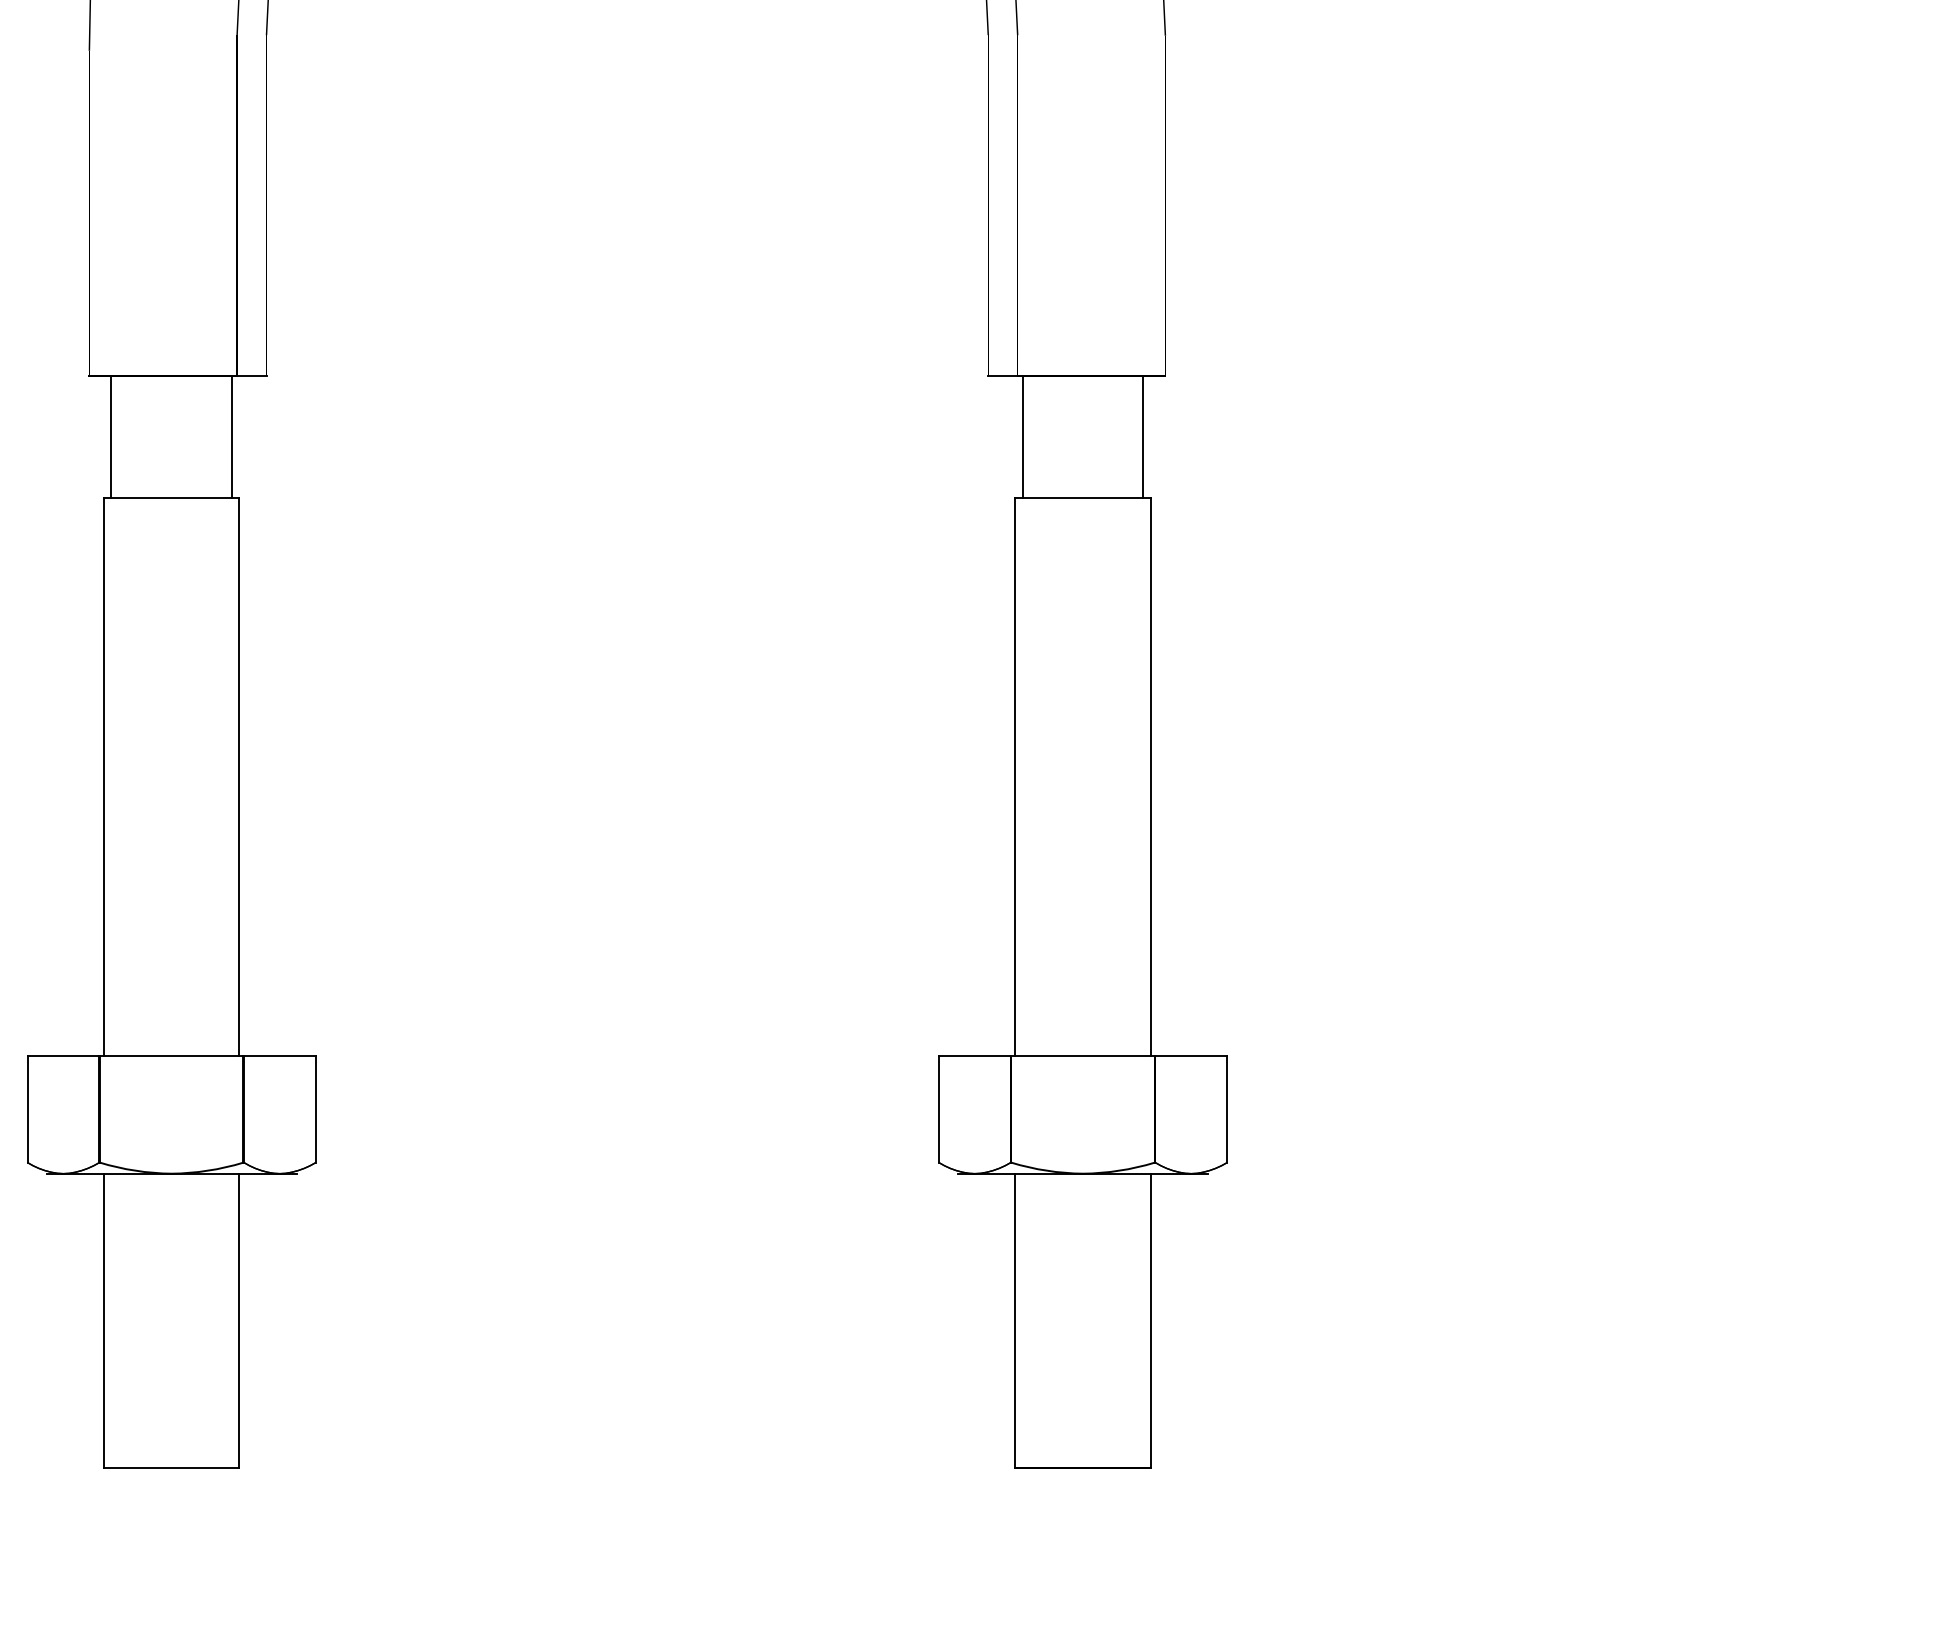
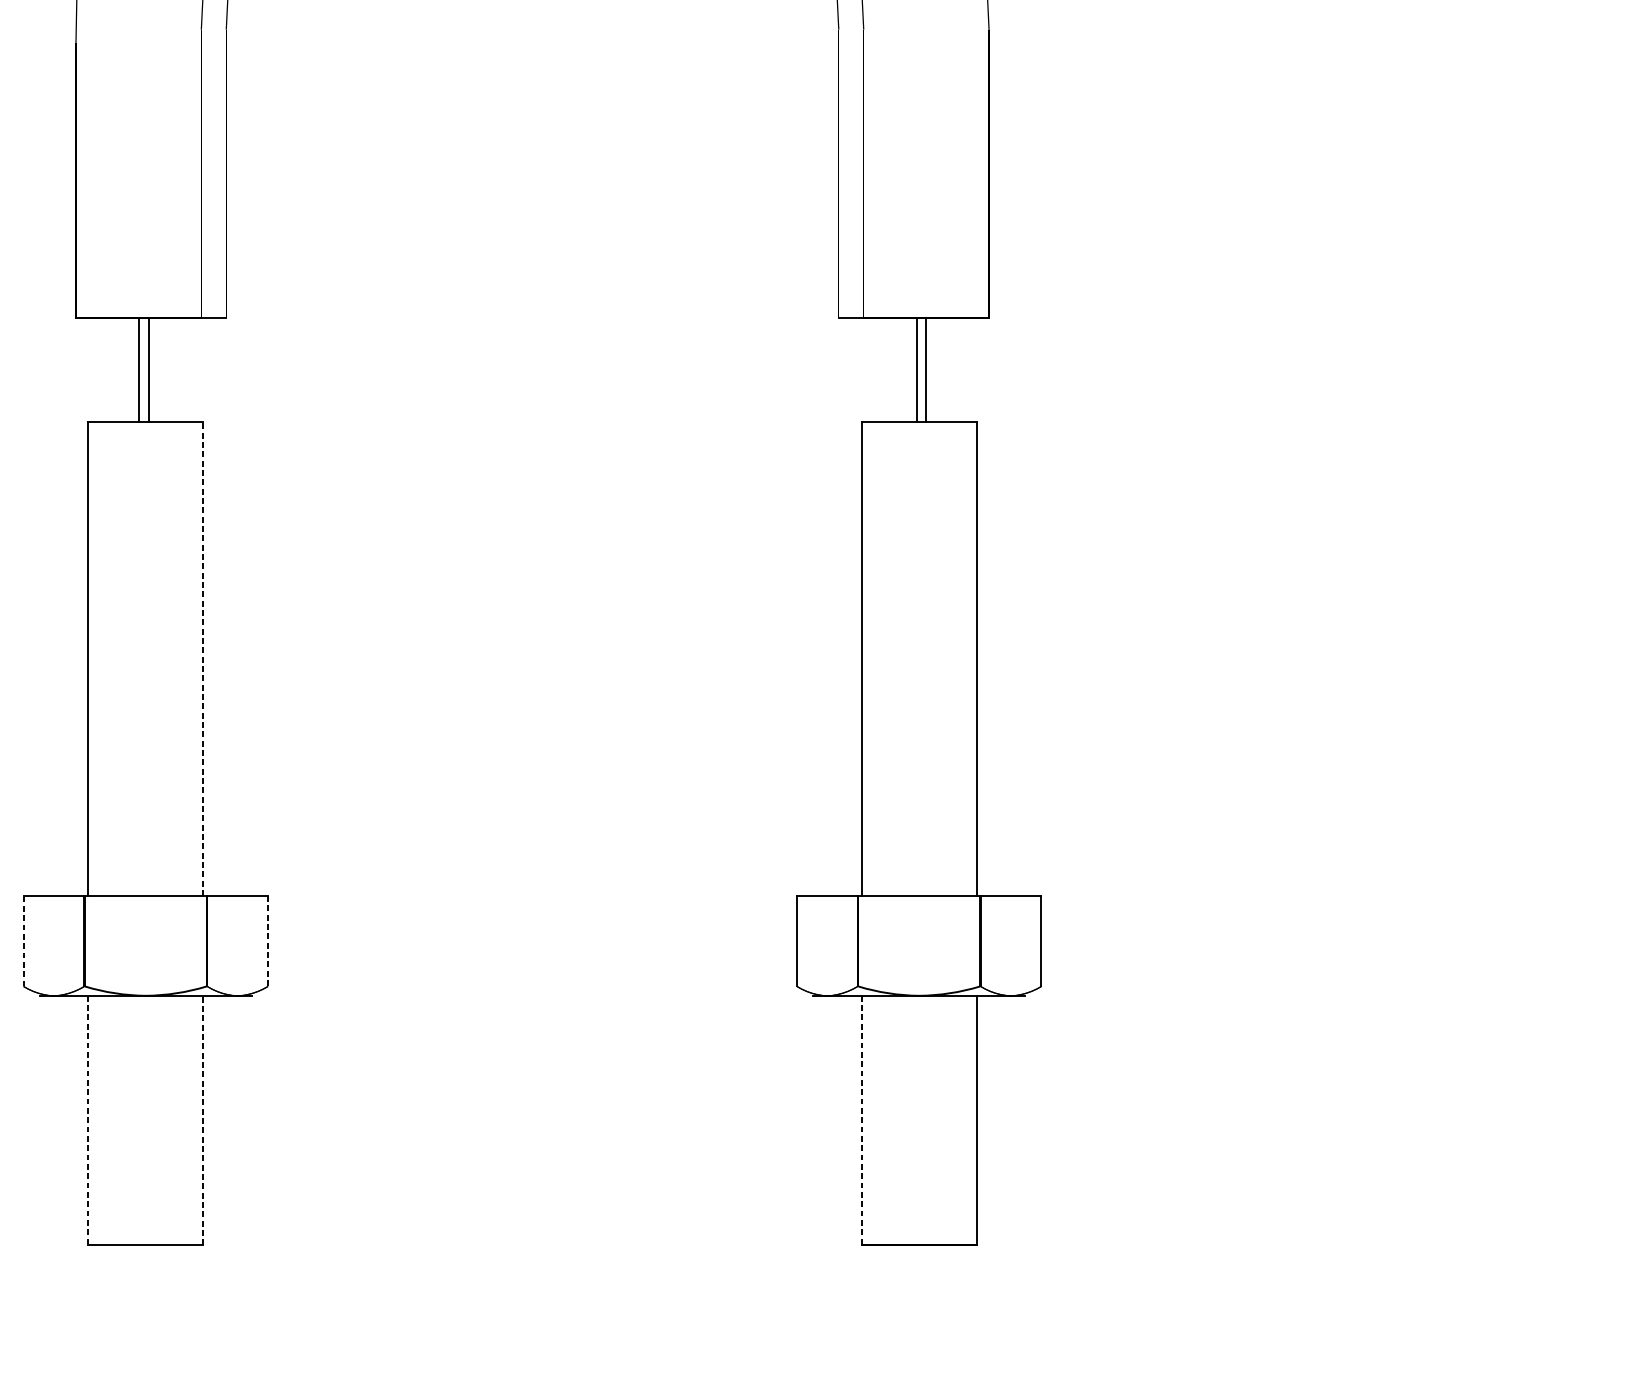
line: (111, 436) -> (138, 370), moved
line: (231, 436) -> (149, 370), moved
line: (1022, 436) -> (917, 370), moved
line: (1143, 436) -> (926, 370), moved
line: (239, 776) -> (203, 658), solid -> dashed
line: (27, 1108) -> (23, 940), solid -> dashed
line: (315, 1109) -> (267, 941), solid -> dashed
line: (104, 1320) -> (88, 1120), solid -> dashed
line: (239, 1320) -> (203, 1120), solid -> dashed
line: (1015, 1320) -> (861, 1120), solid -> dashed

